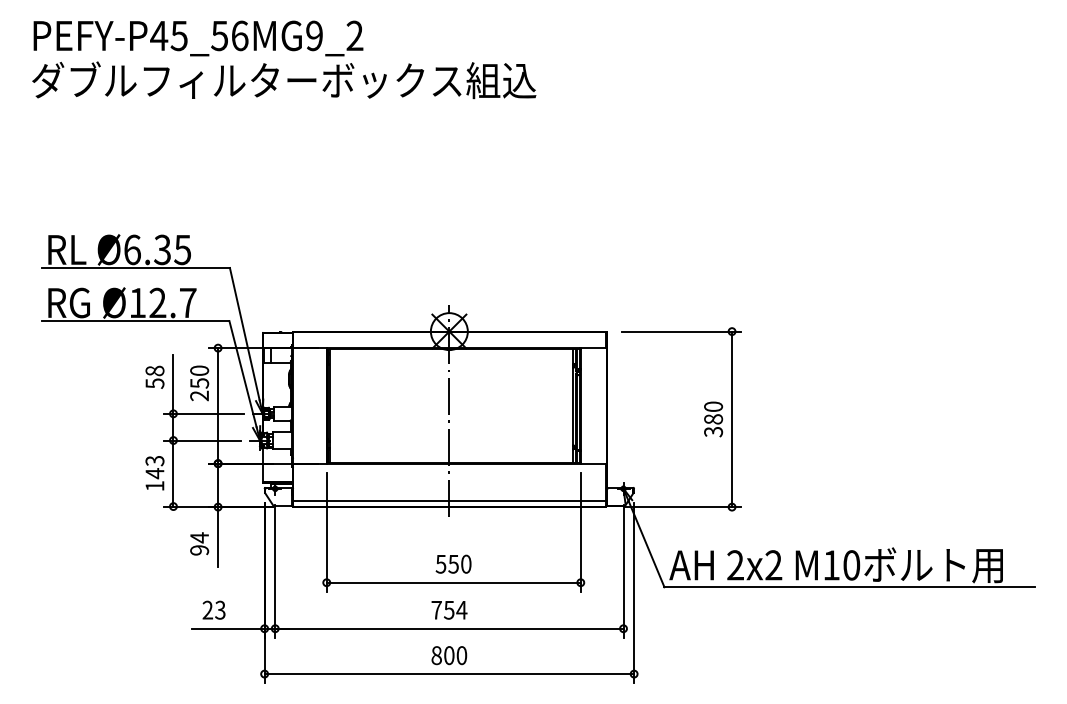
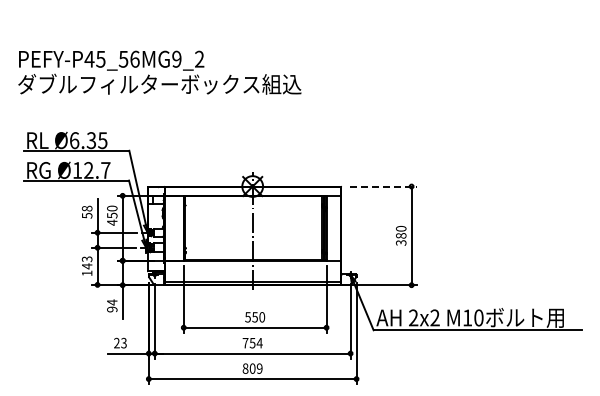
text: (283, 59) -> (159, 72), moved
line: (682, 331) -> (383, 186), solid -> dashed
text: (199, 395) -> (112, 222), 250 -> 450
text: (461, 655) -> (259, 368), 800 -> 809

